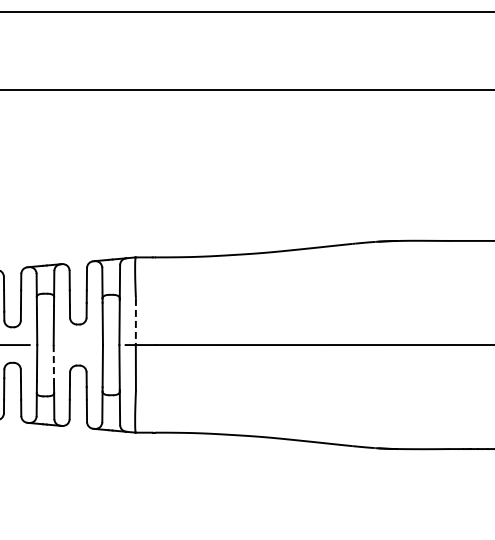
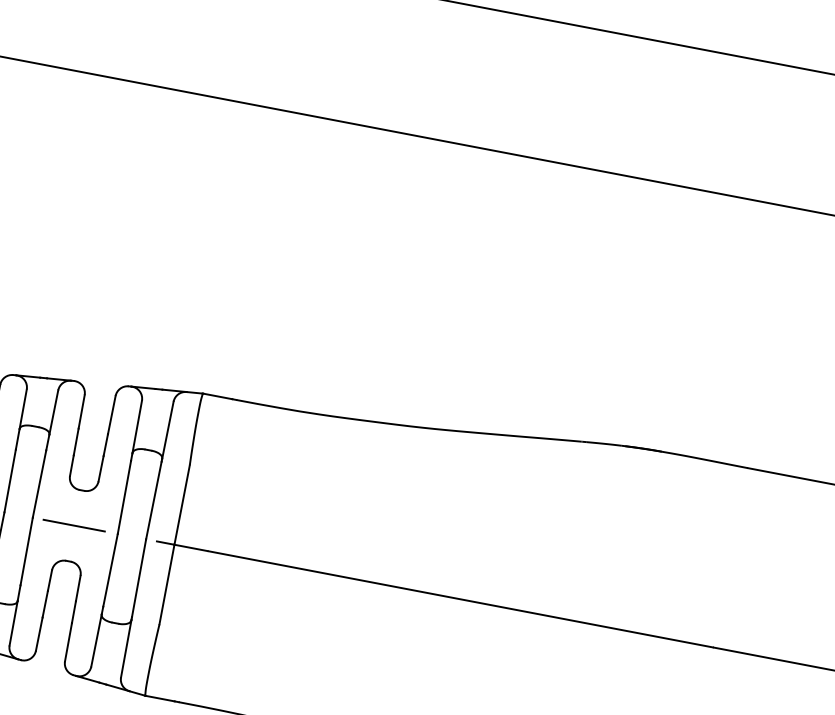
line: (135, 322) -> (181, 505), dashed -> solid
line: (77, 345) -> (73, 526), added
line: (53, 364) -> (26, 551), dashed -> solid

